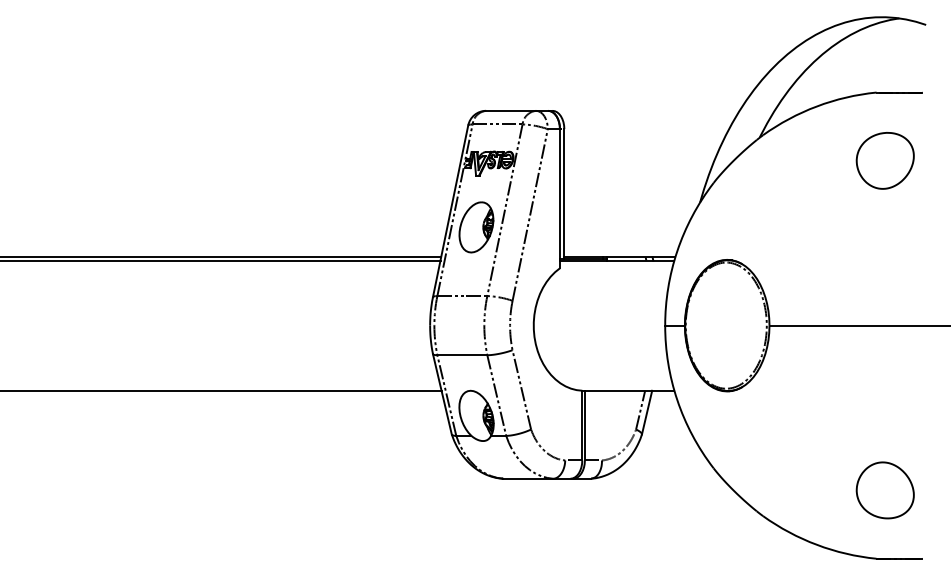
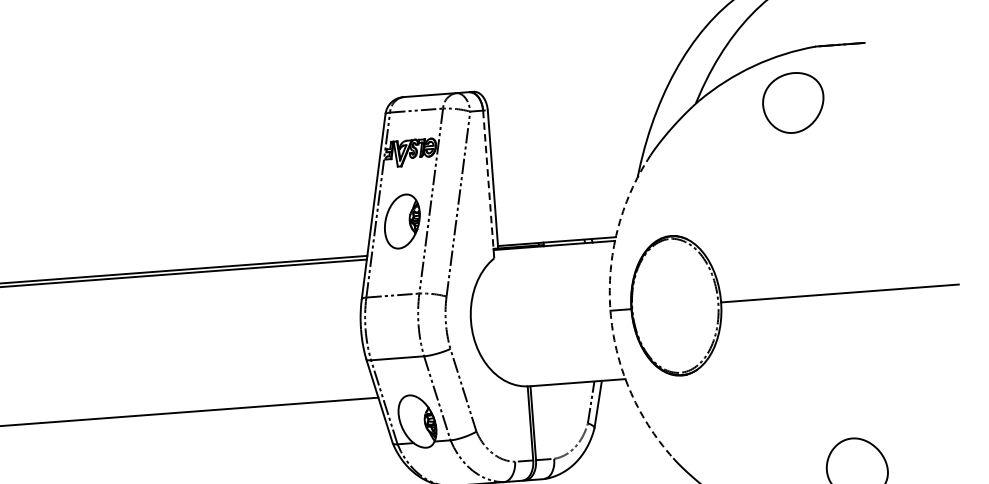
part: (884, 160) -> (792, 102), moved
line: (559, 198) -> (488, 184), solid -> dashed
arc: (665, 325) -> (610, 310), solid -> dashed

